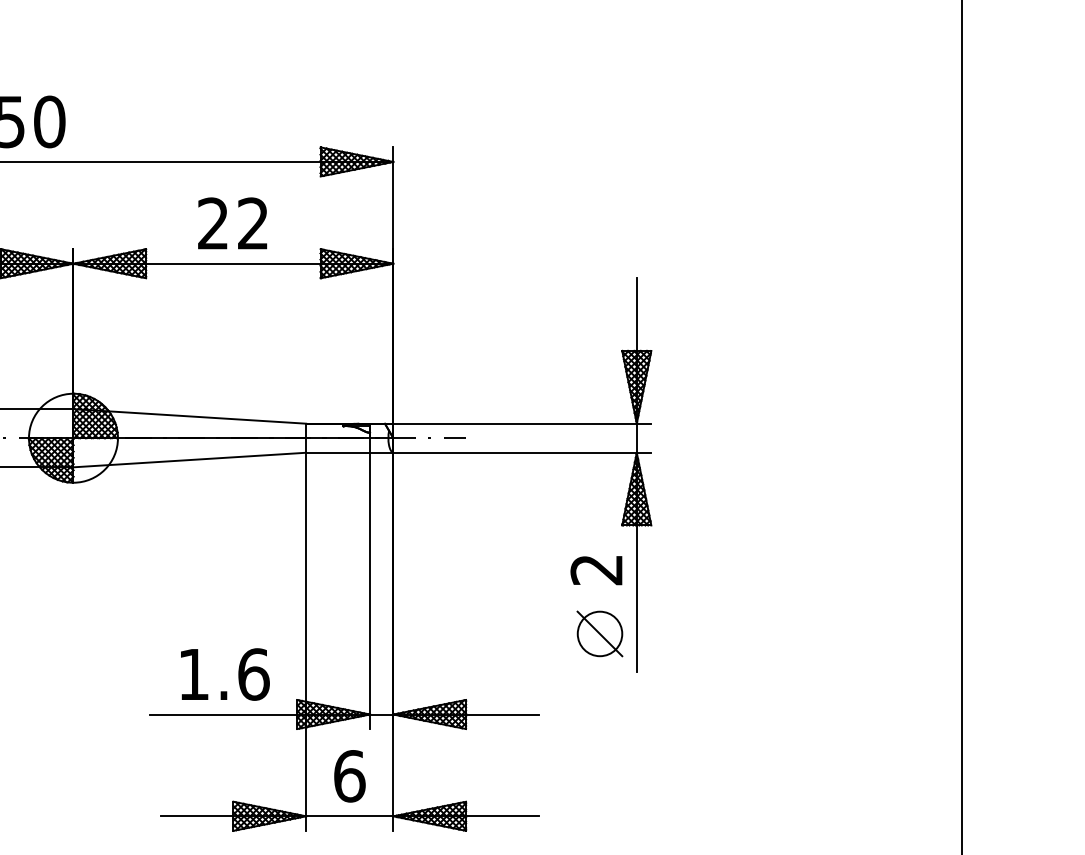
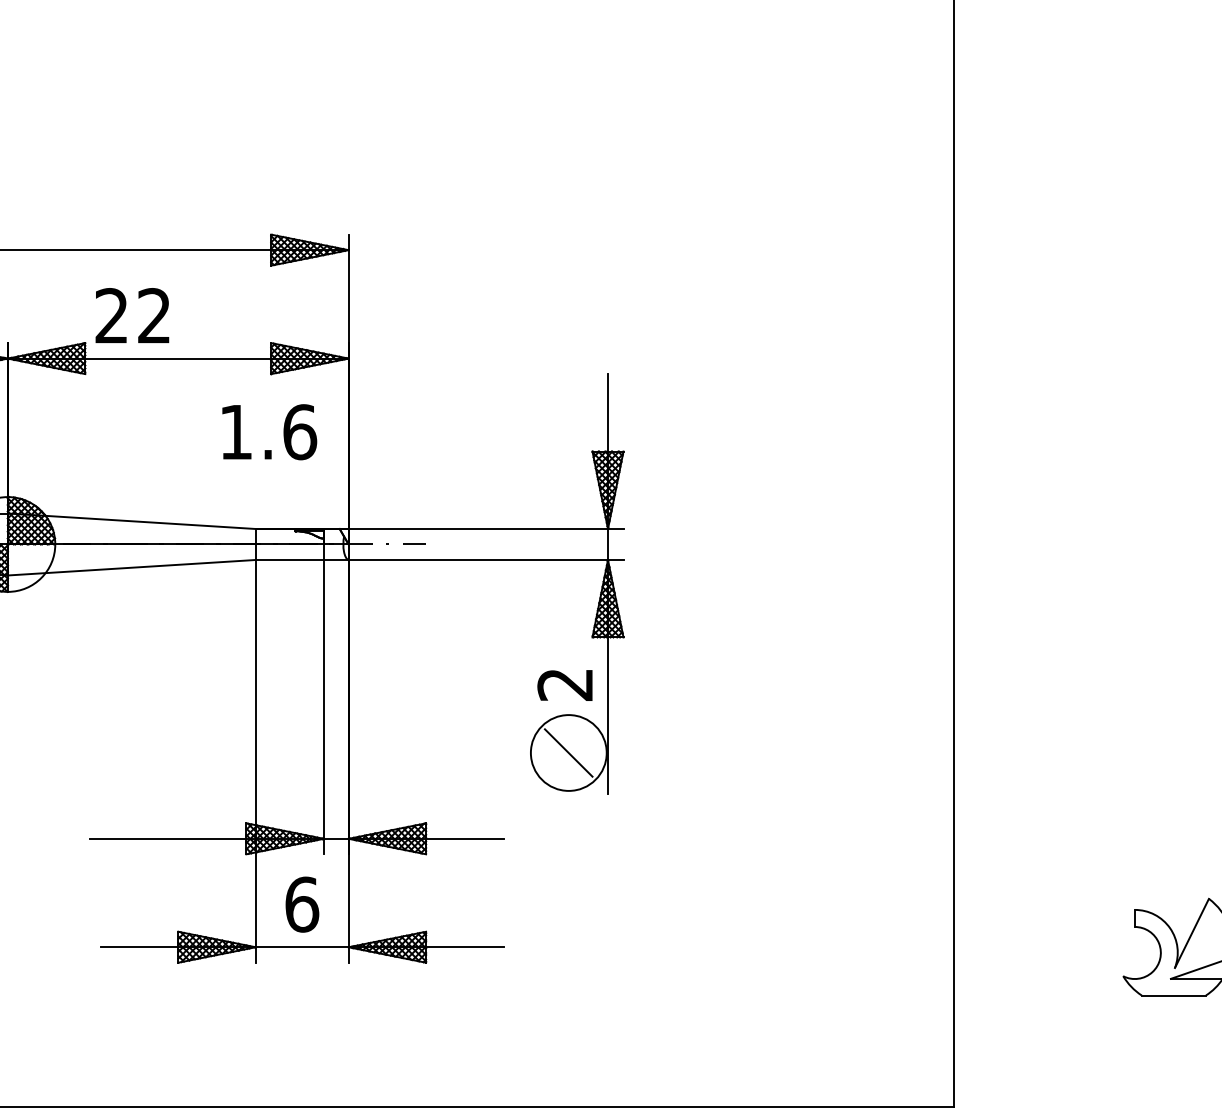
text: (232, 223) -> (132, 315), moved
circle: (599, 633) -> (568, 752), size x1.6
text: (225, 674) -> (269, 432), moved

